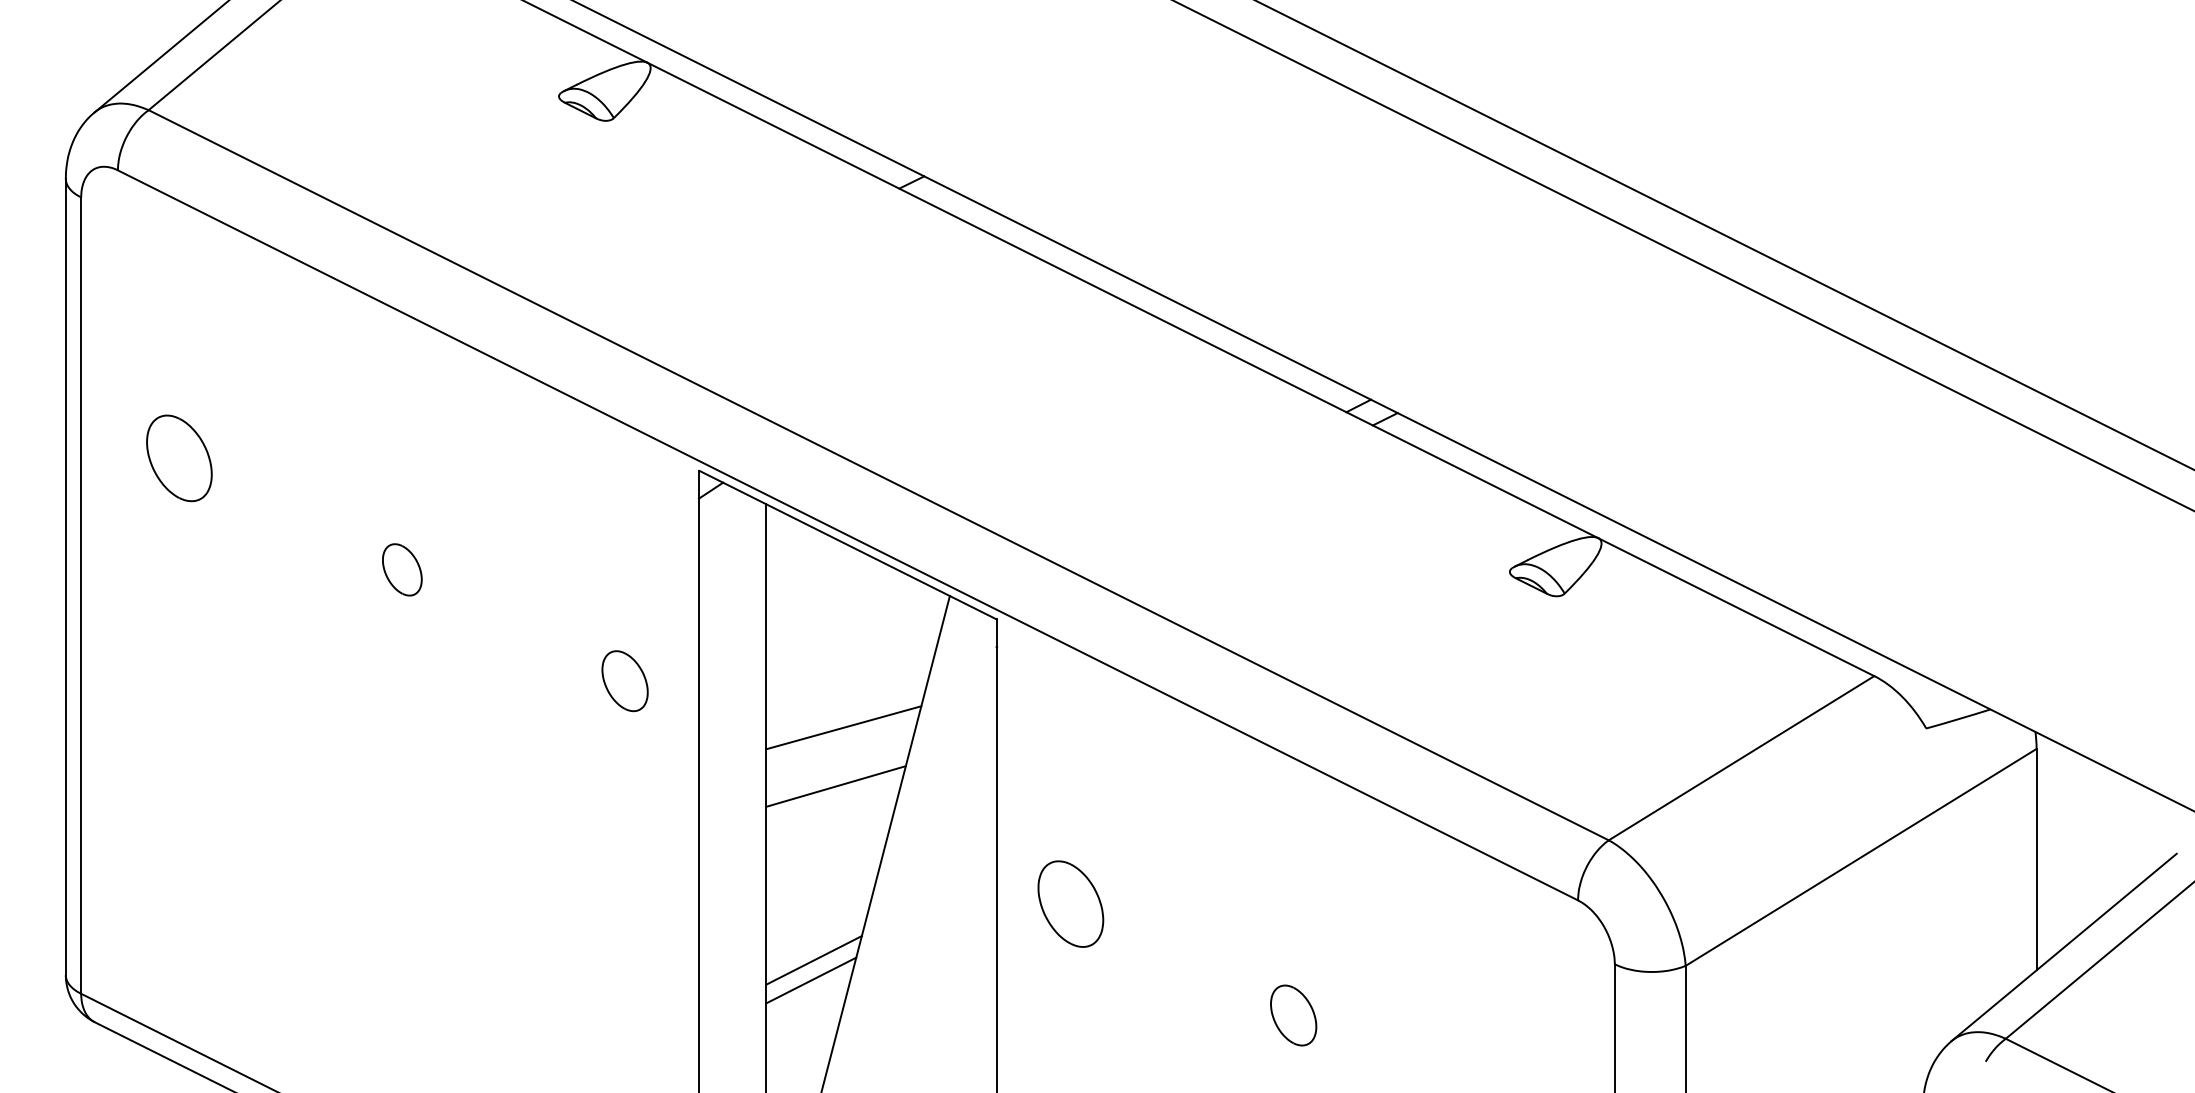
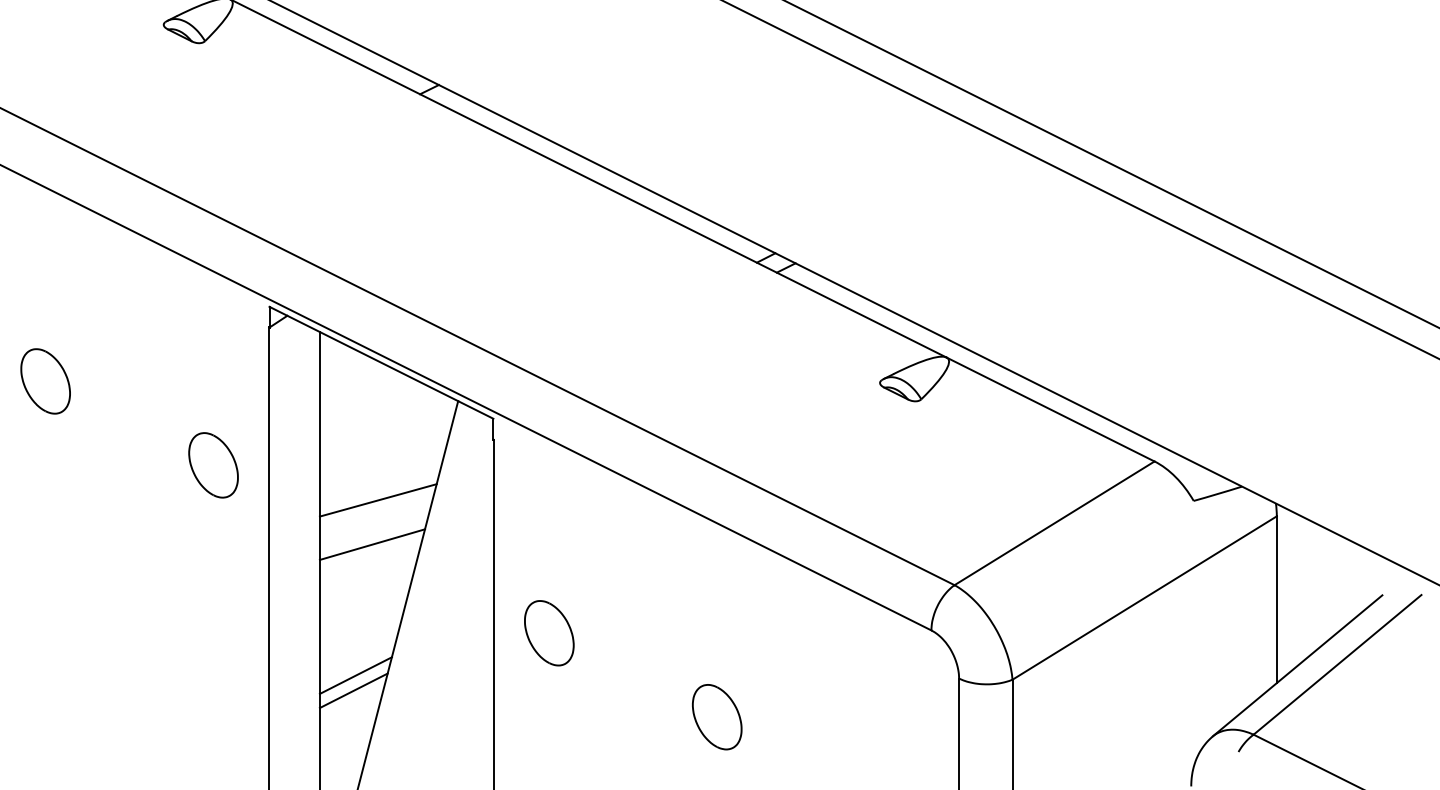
part: (402, 569) -> (45, 381), size x1.67
part: (624, 680) -> (213, 464), size x1.43
part: (1293, 1015) -> (717, 717), size x1.43

